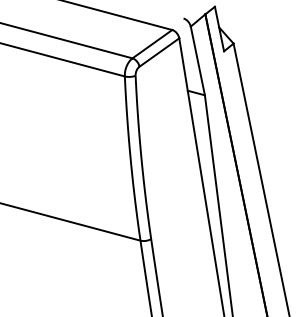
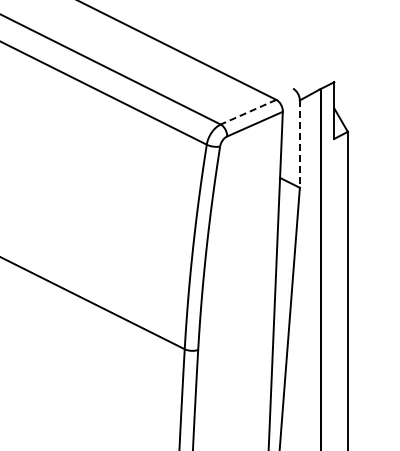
line: (152, 44) -> (248, 112), solid -> dashed
line: (197, 61) -> (299, 144), solid -> dashed

